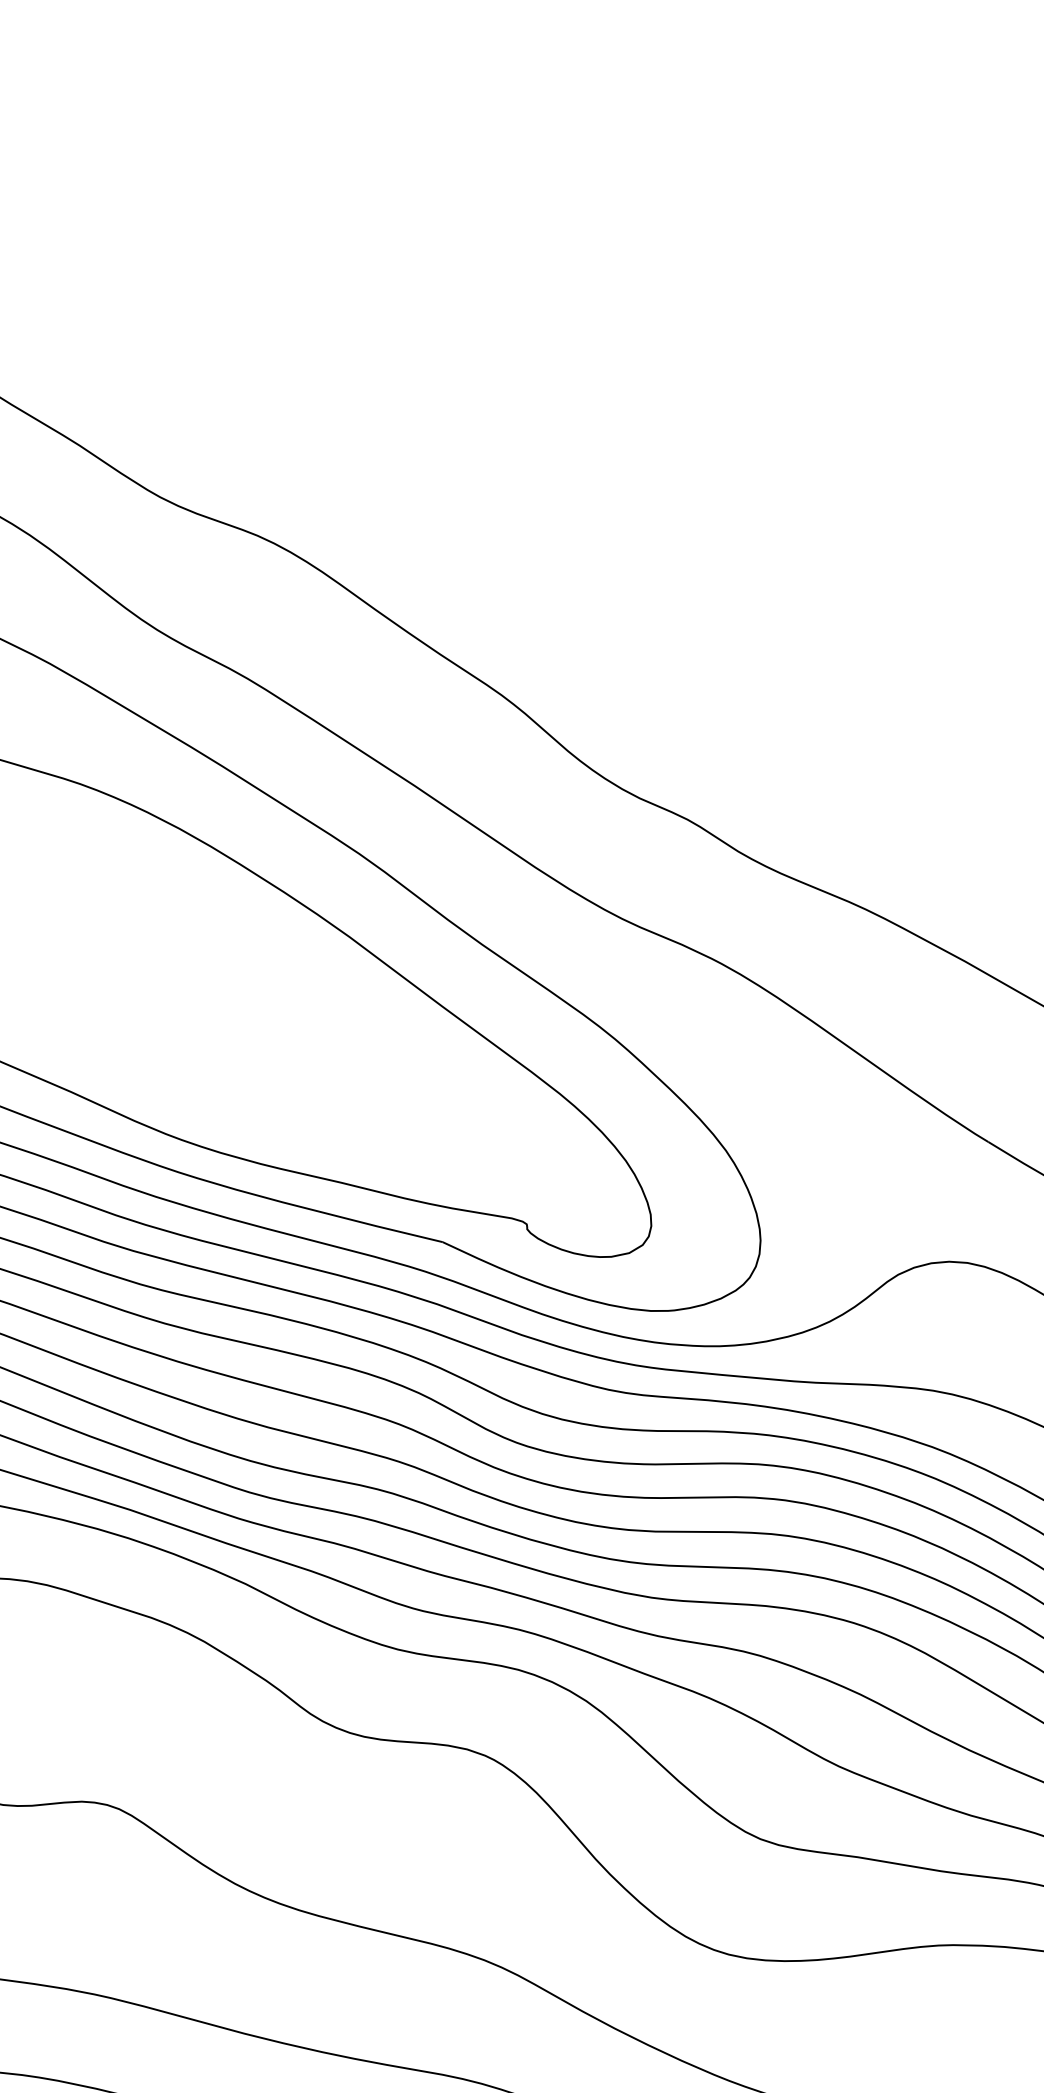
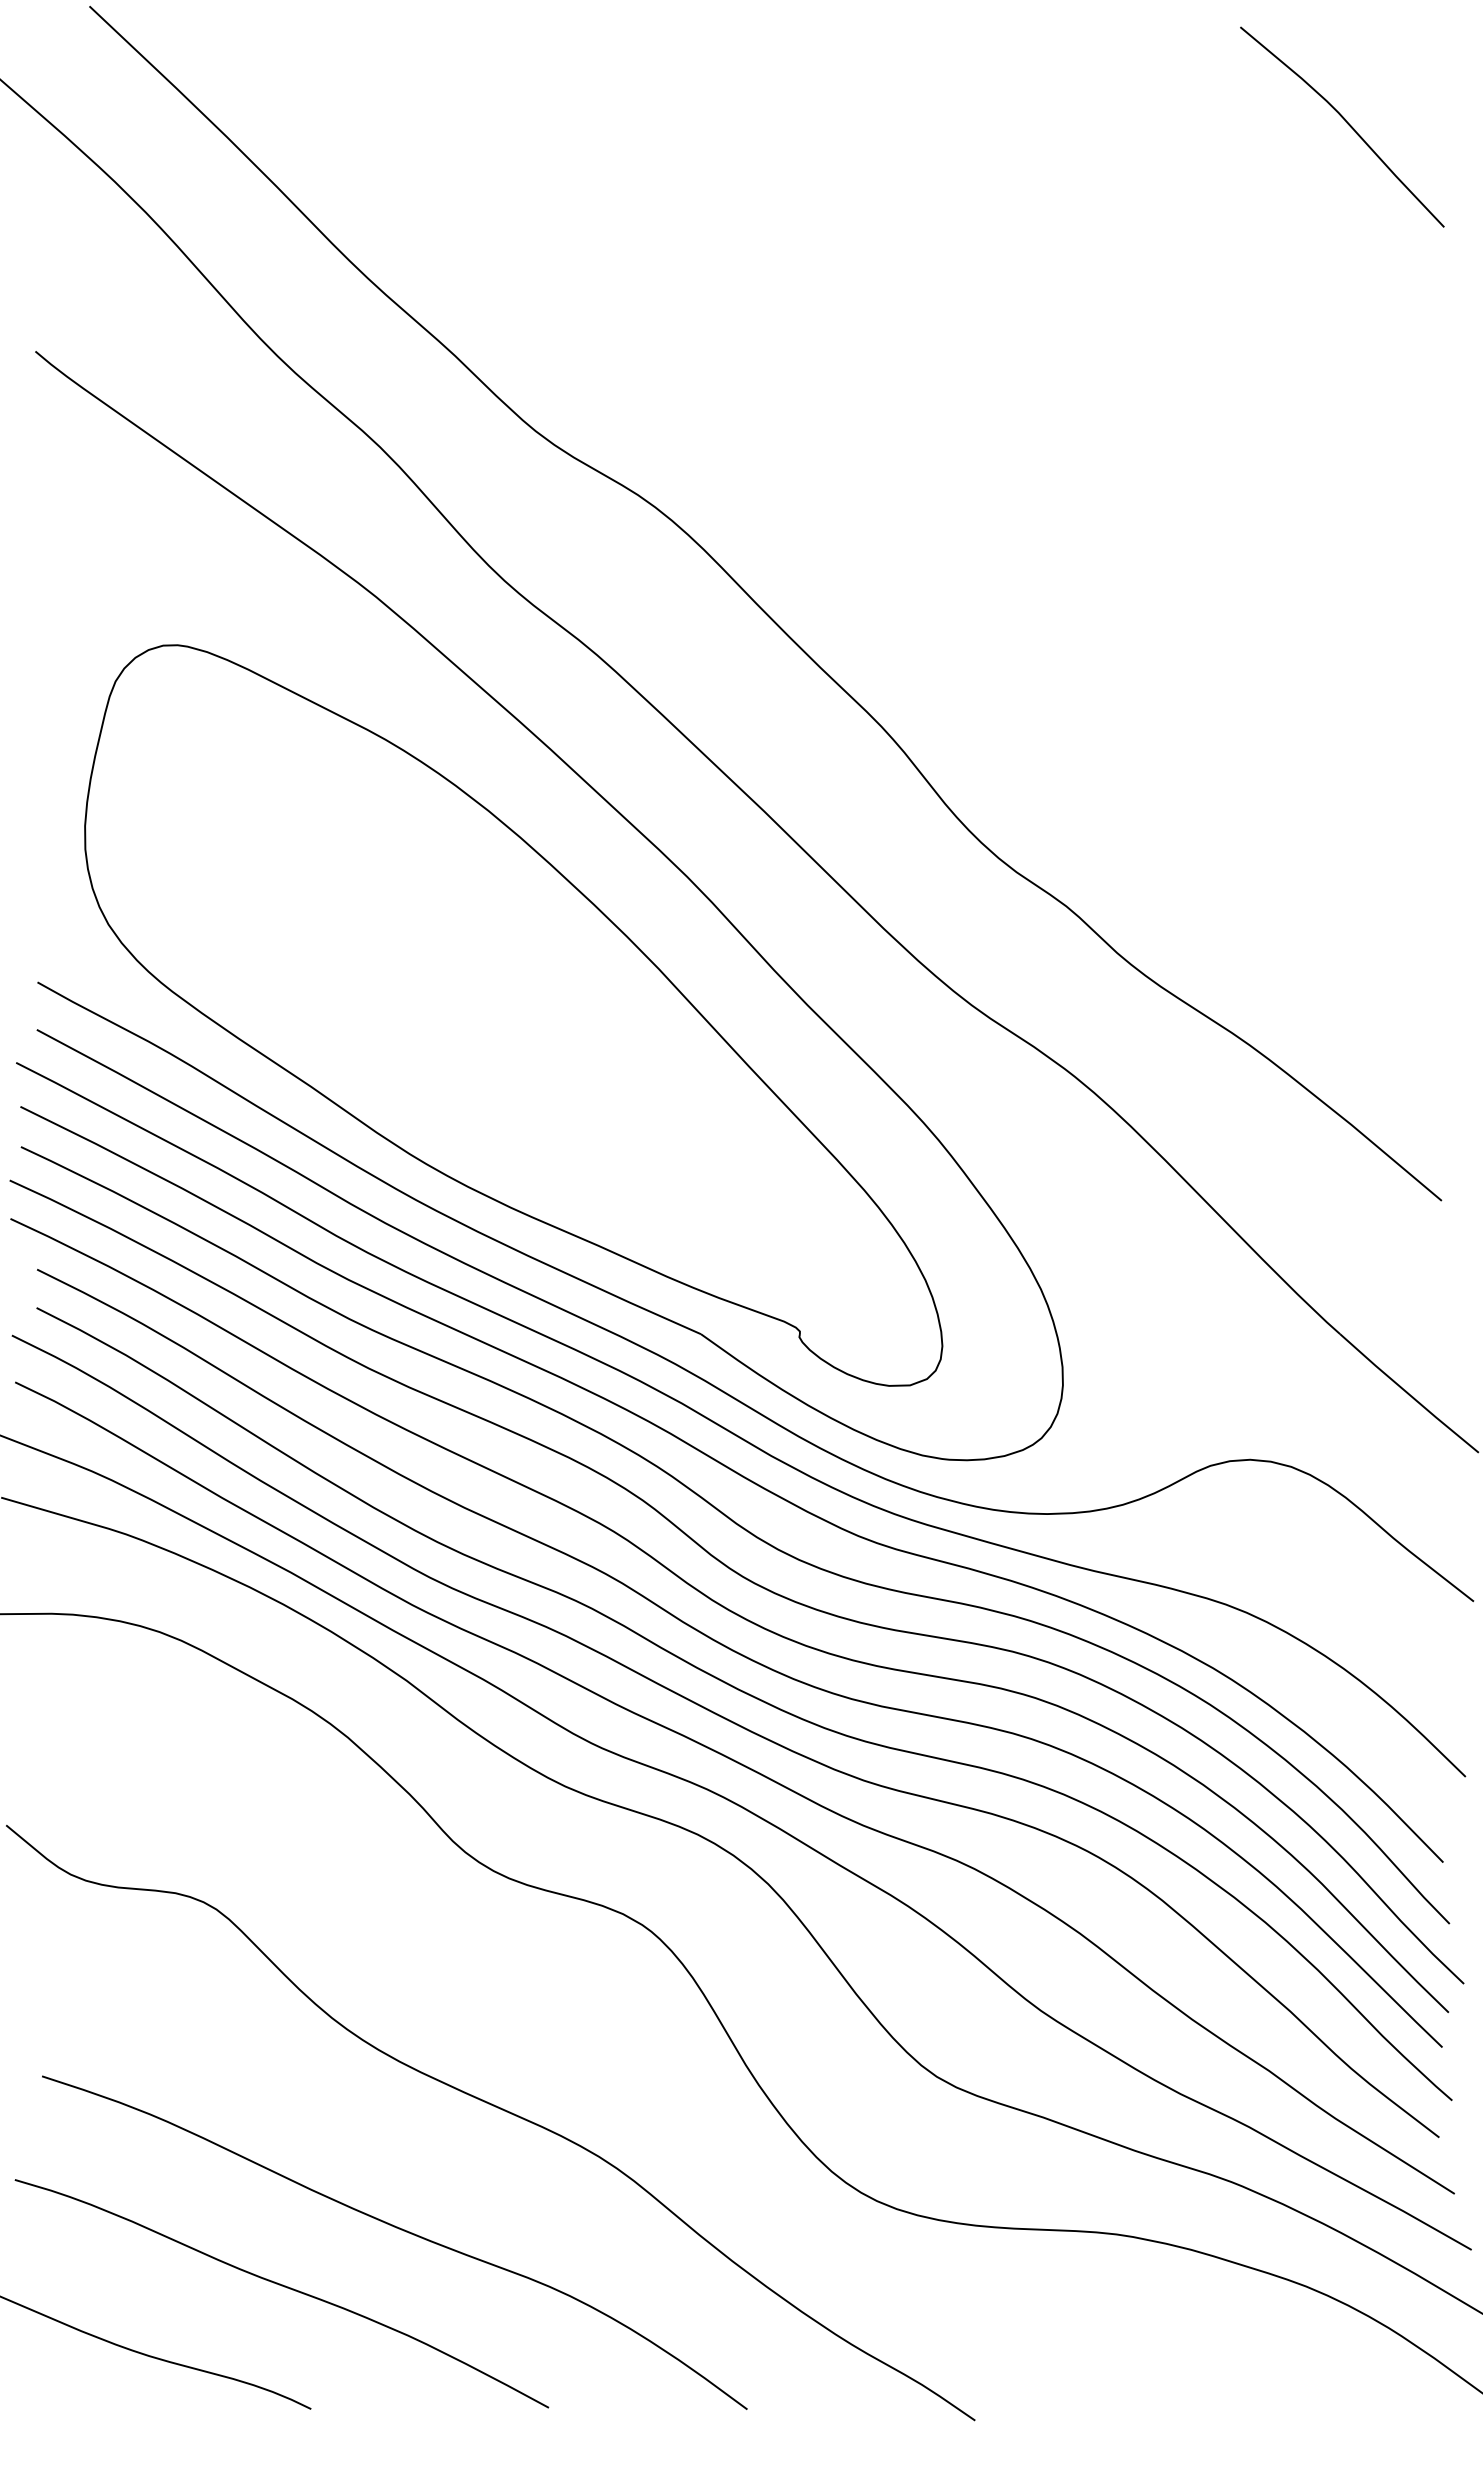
curve: (804, 107) -> (1346, 123), added

